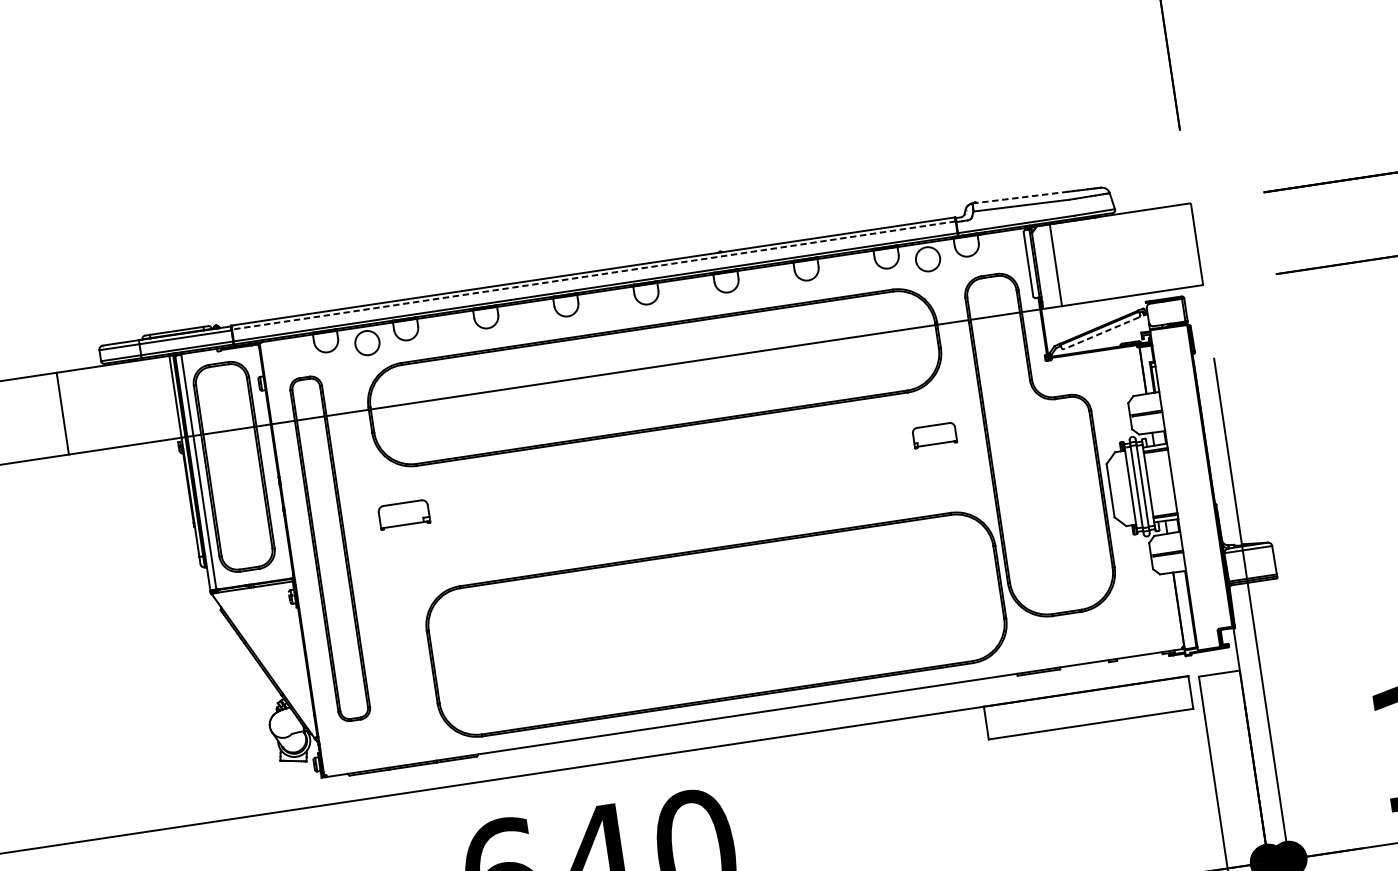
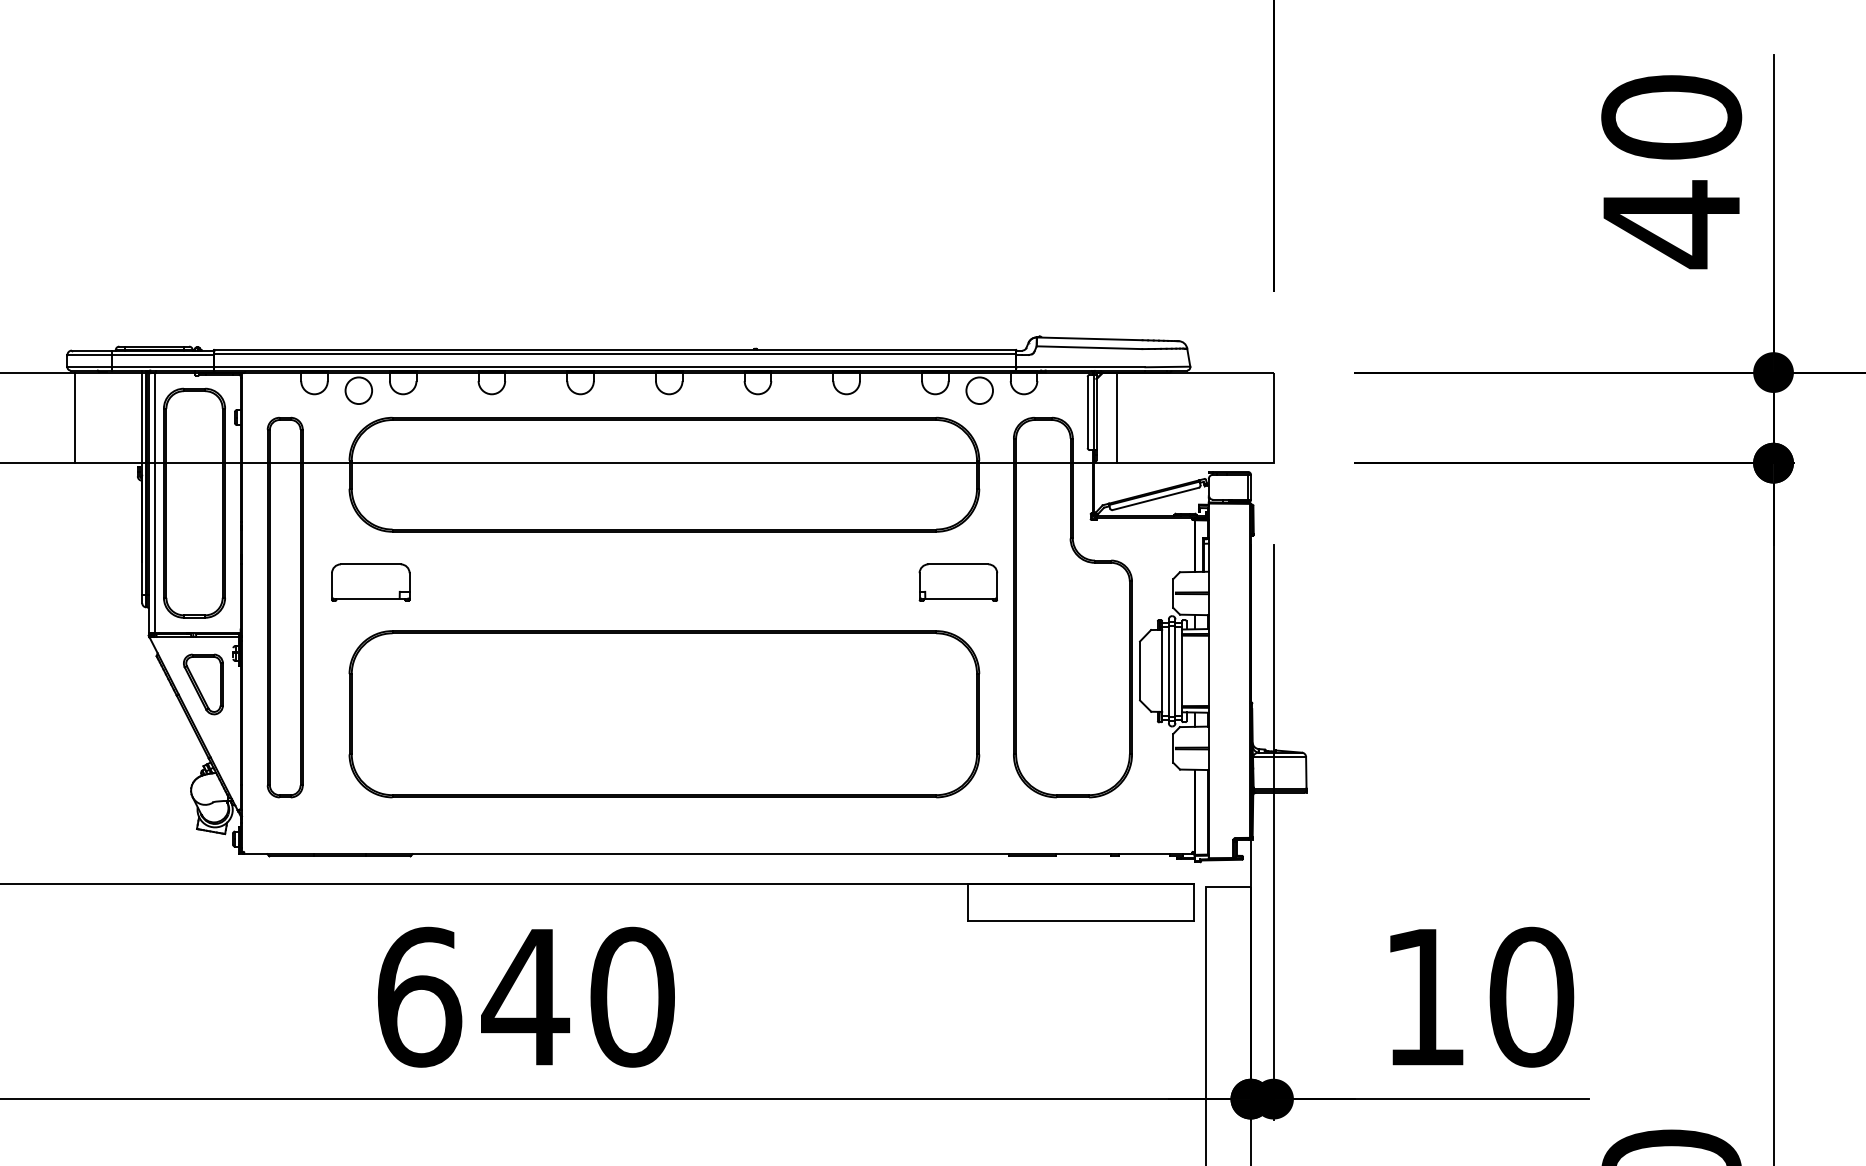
line: (1020, 197) -> (1089, 338), dashed -> solid
line: (594, 275) -> (615, 354), dashed -> solid
line: (1101, 332) -> (1155, 498), dashed -> solid
line: (62, 413) -> (75, 417), moved
part: (934, 435) -> (958, 582), size x1.67
part: (403, 514) -> (370, 582), size x1.43
part: (716, 624) -> (664, 714), moved
part: (266, 629) -> (203, 684), added

